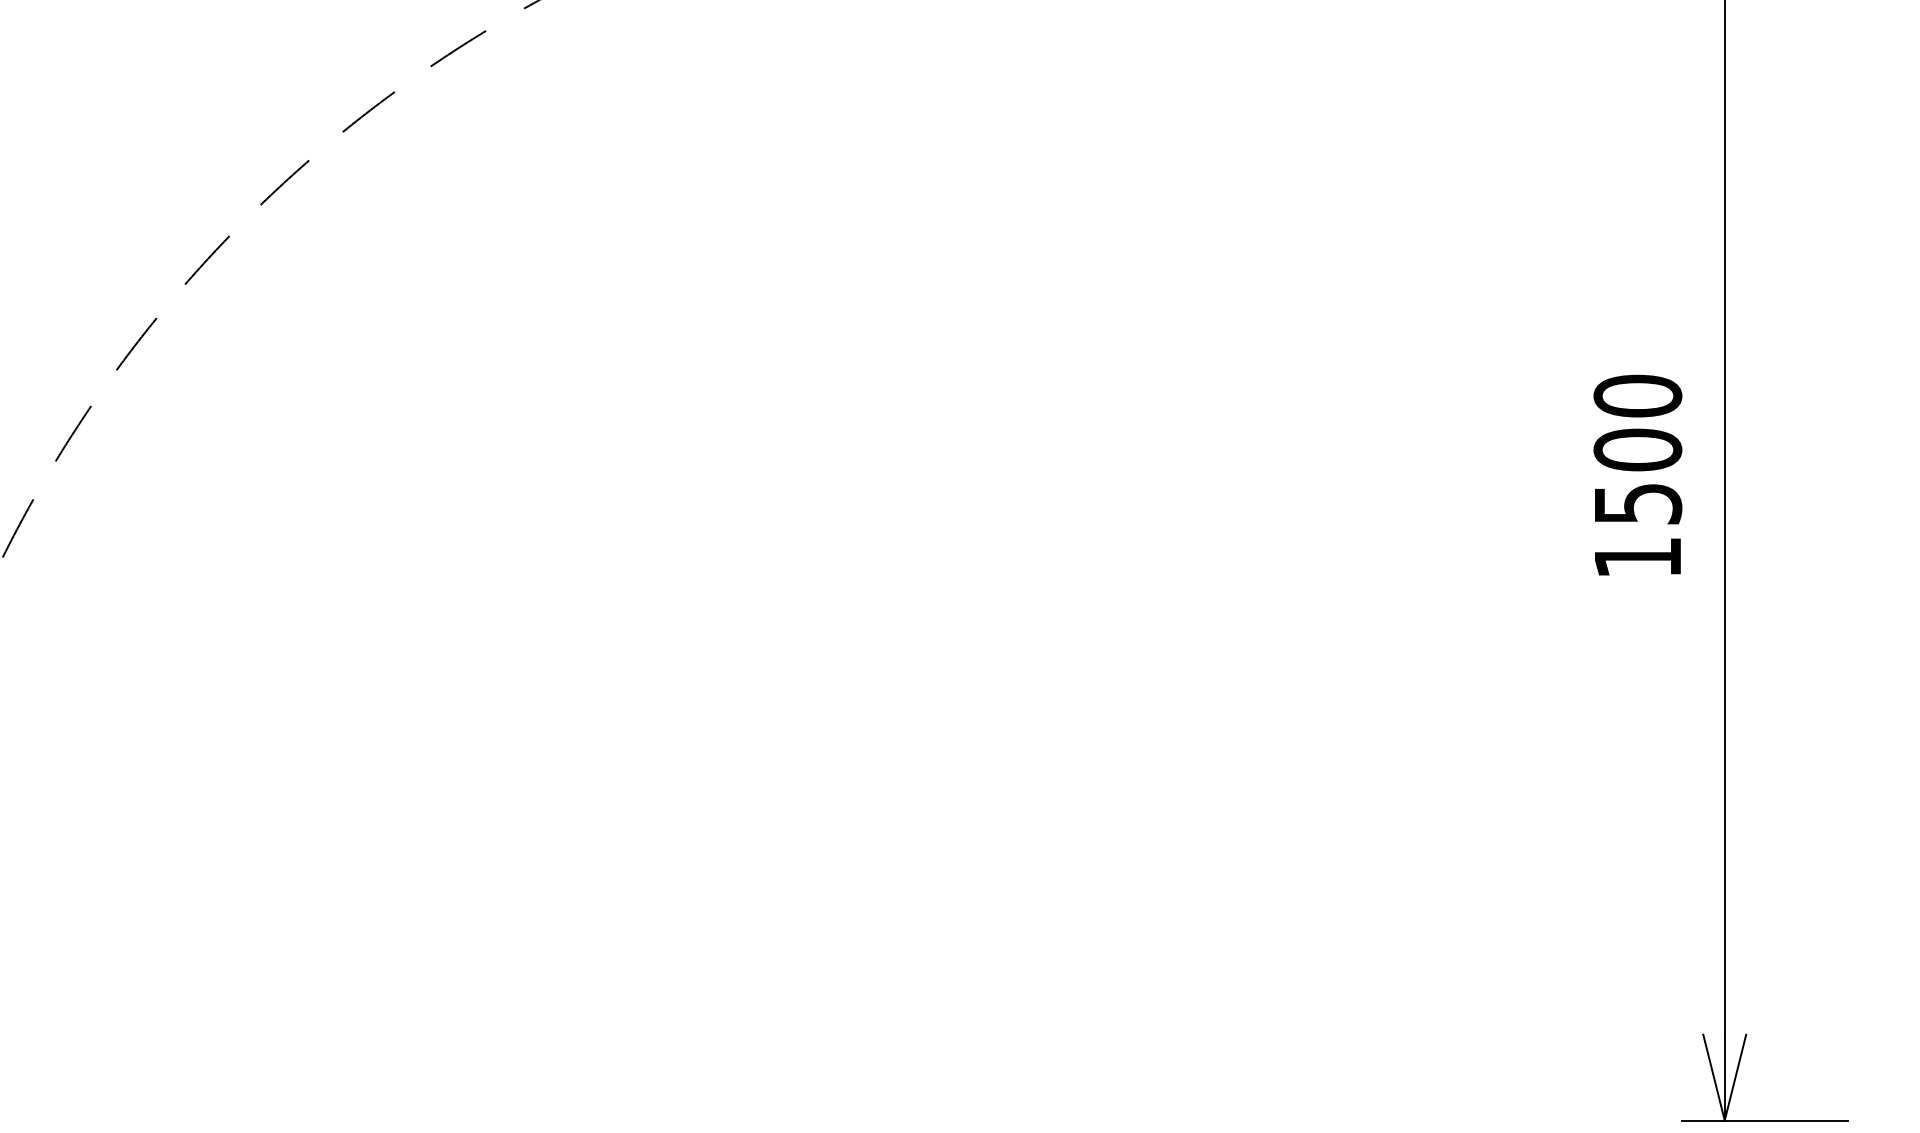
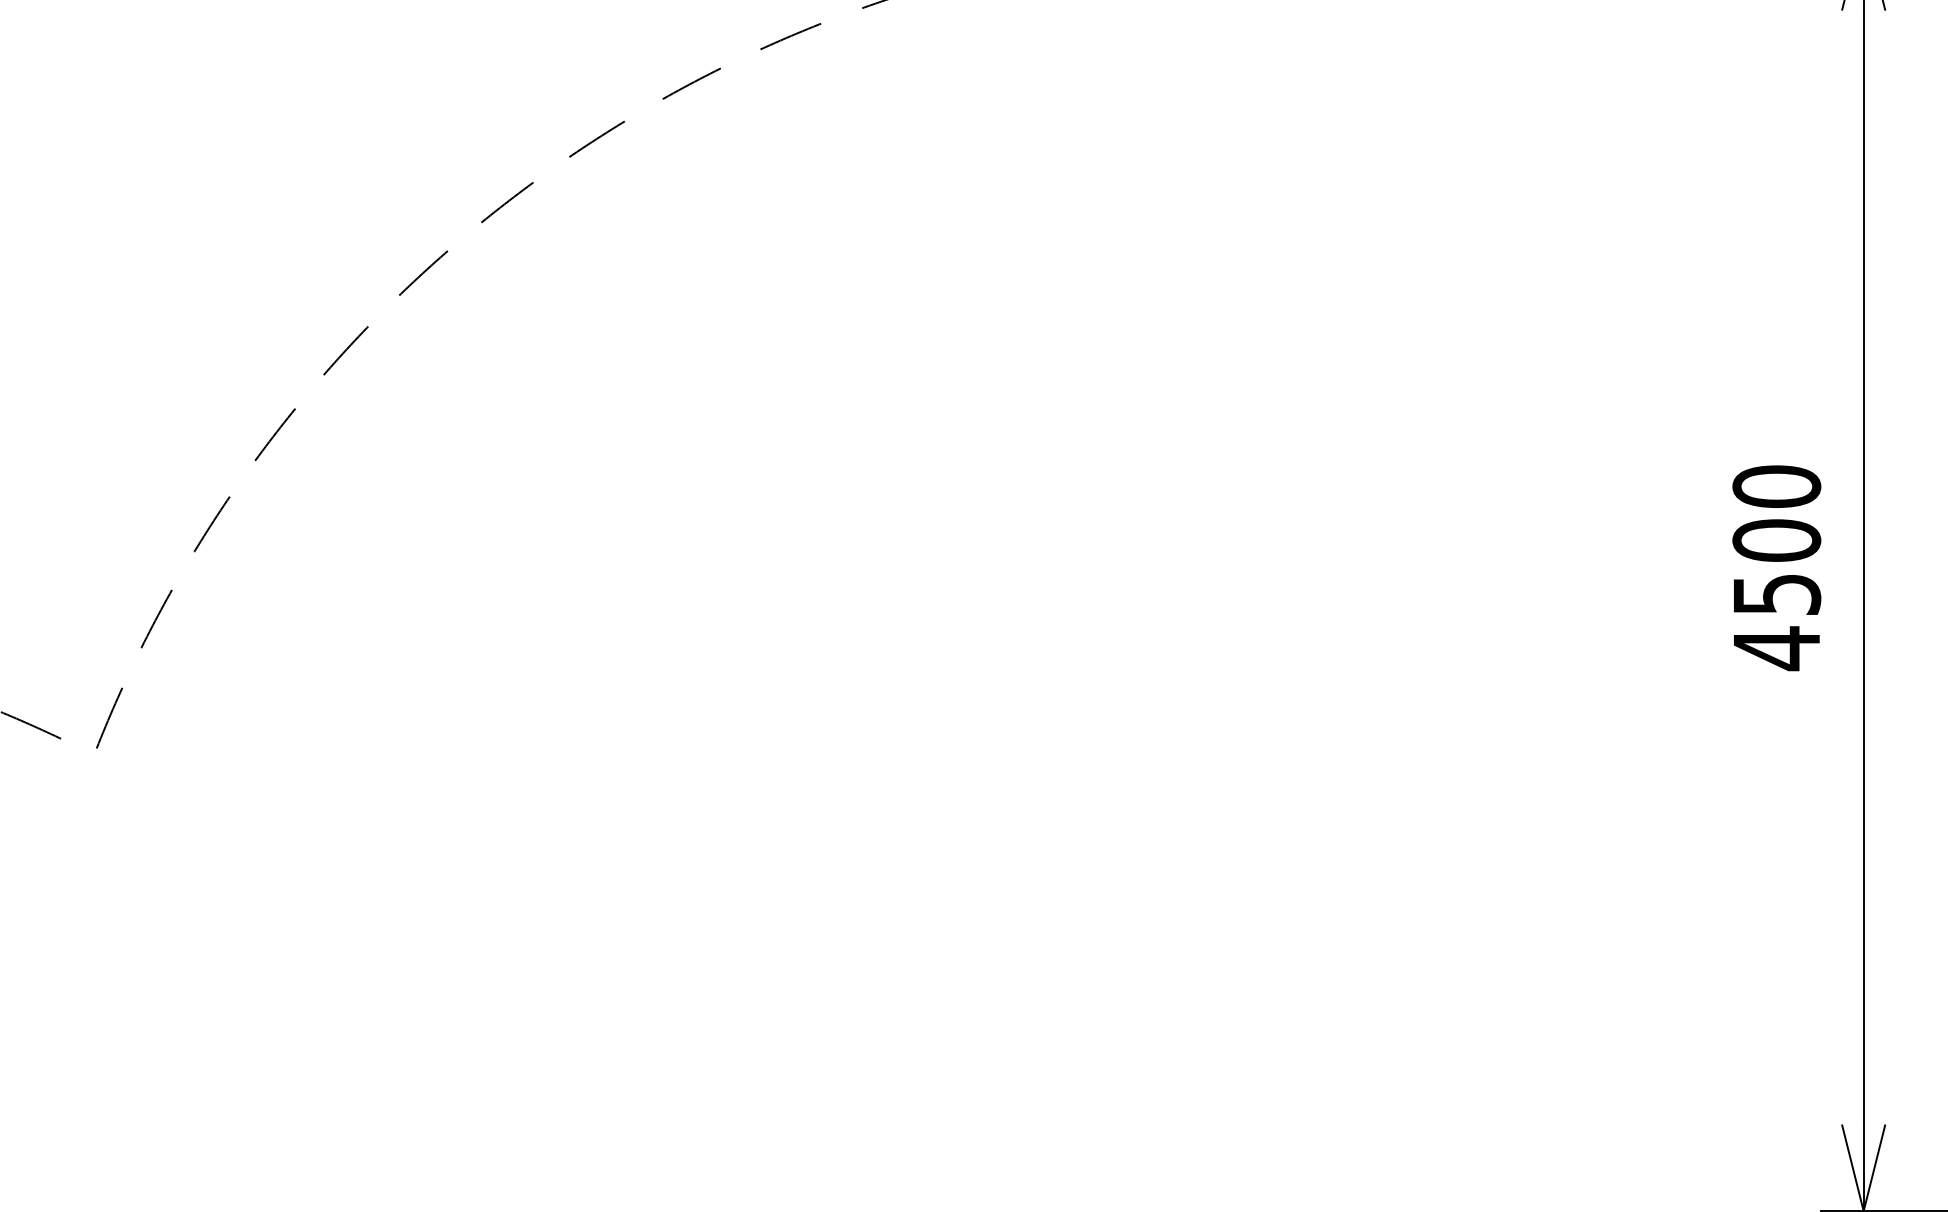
text: (1637, 557) -> (1776, 648), 1500 -> 4500

